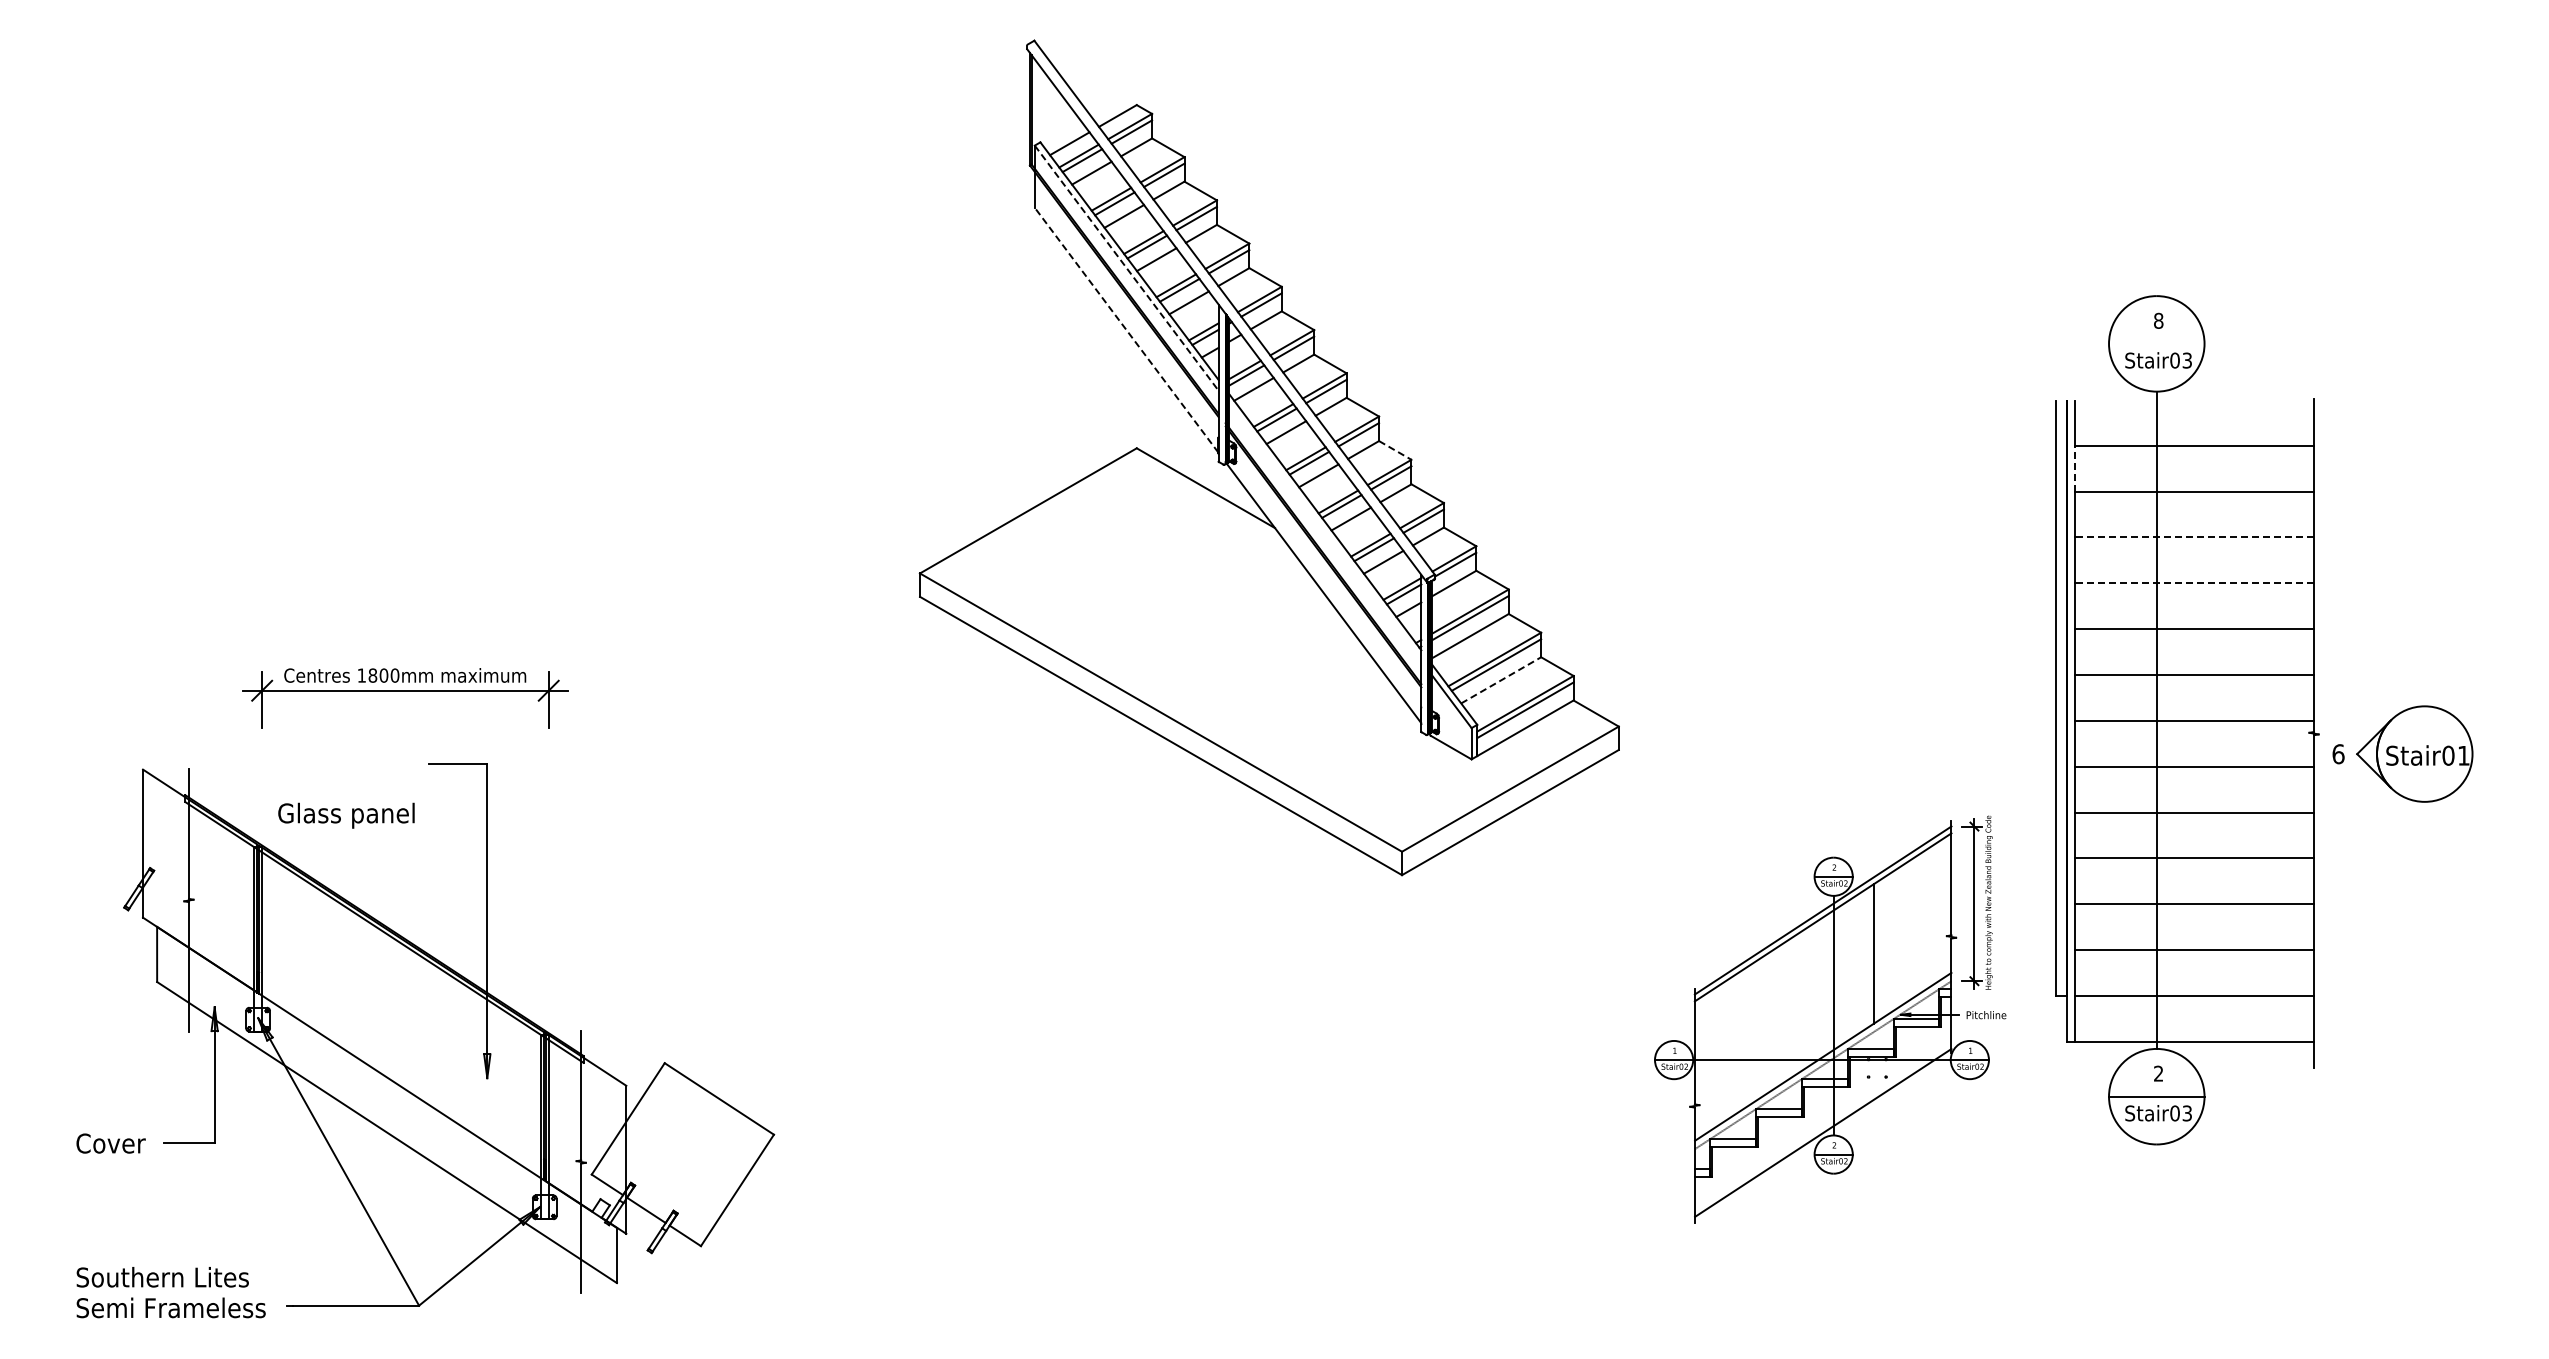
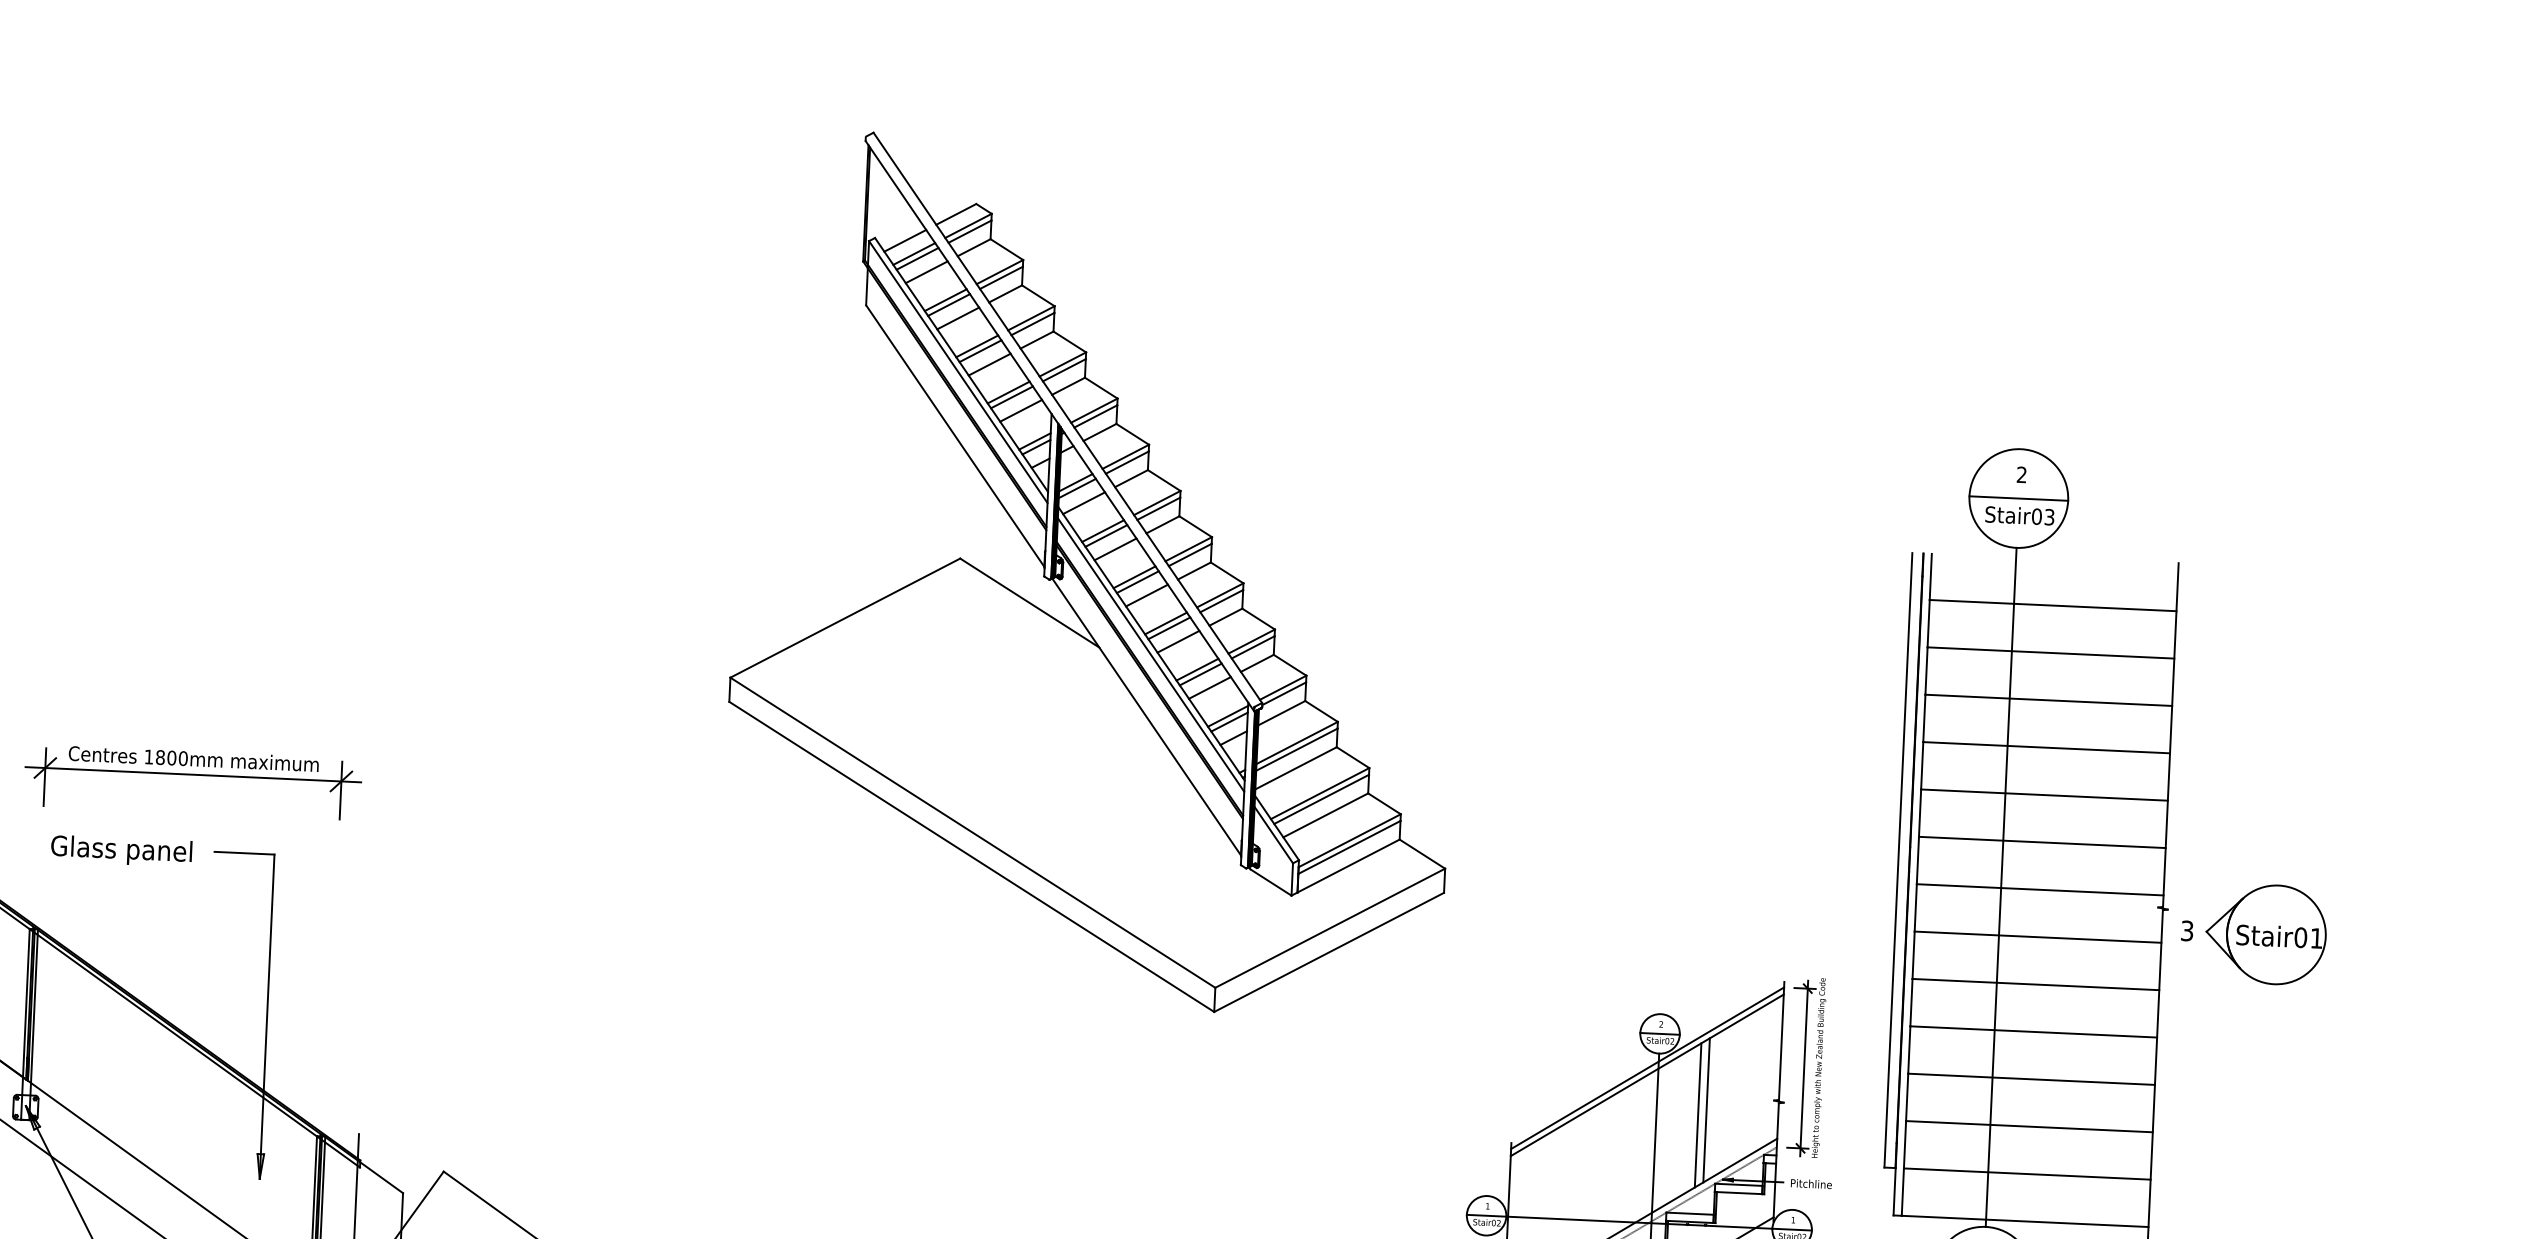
line: (1127, 268) -> (959, 372), dashed -> solid
text: (2158, 320) -> (2021, 474), 8 -> 2
line: (1126, 329) -> (955, 435), dashed -> solid
line: (2156, 343) -> (2018, 498), added
line: (1395, 450) -> (1227, 572), dashed -> solid
line: (2075, 468) -> (1929, 623), dashed -> solid
line: (1325, 533) -> (1151, 655), added
line: (2194, 537) -> (2048, 700), dashed -> solid
line: (2194, 583) -> (2046, 747), dashed -> solid
line: (1501, 680) -> (1326, 815), dashed -> solid
text: (2338, 754) -> (2187, 931), 6 -> 3
text: (346, 815) -> (121, 850), moved
line: (1881, 948) -> (1706, 1110), added

